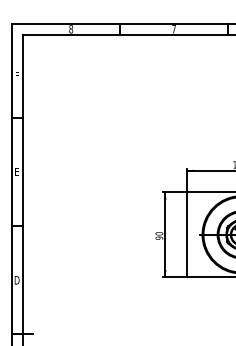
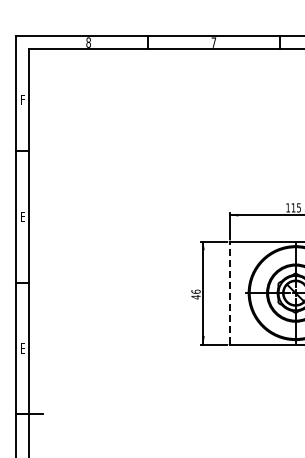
line: (186, 234) -> (229, 292), solid -> dashed
text: (158, 235) -> (195, 294), 90 -> 46
text: (16, 280) -> (22, 348), D -> E

